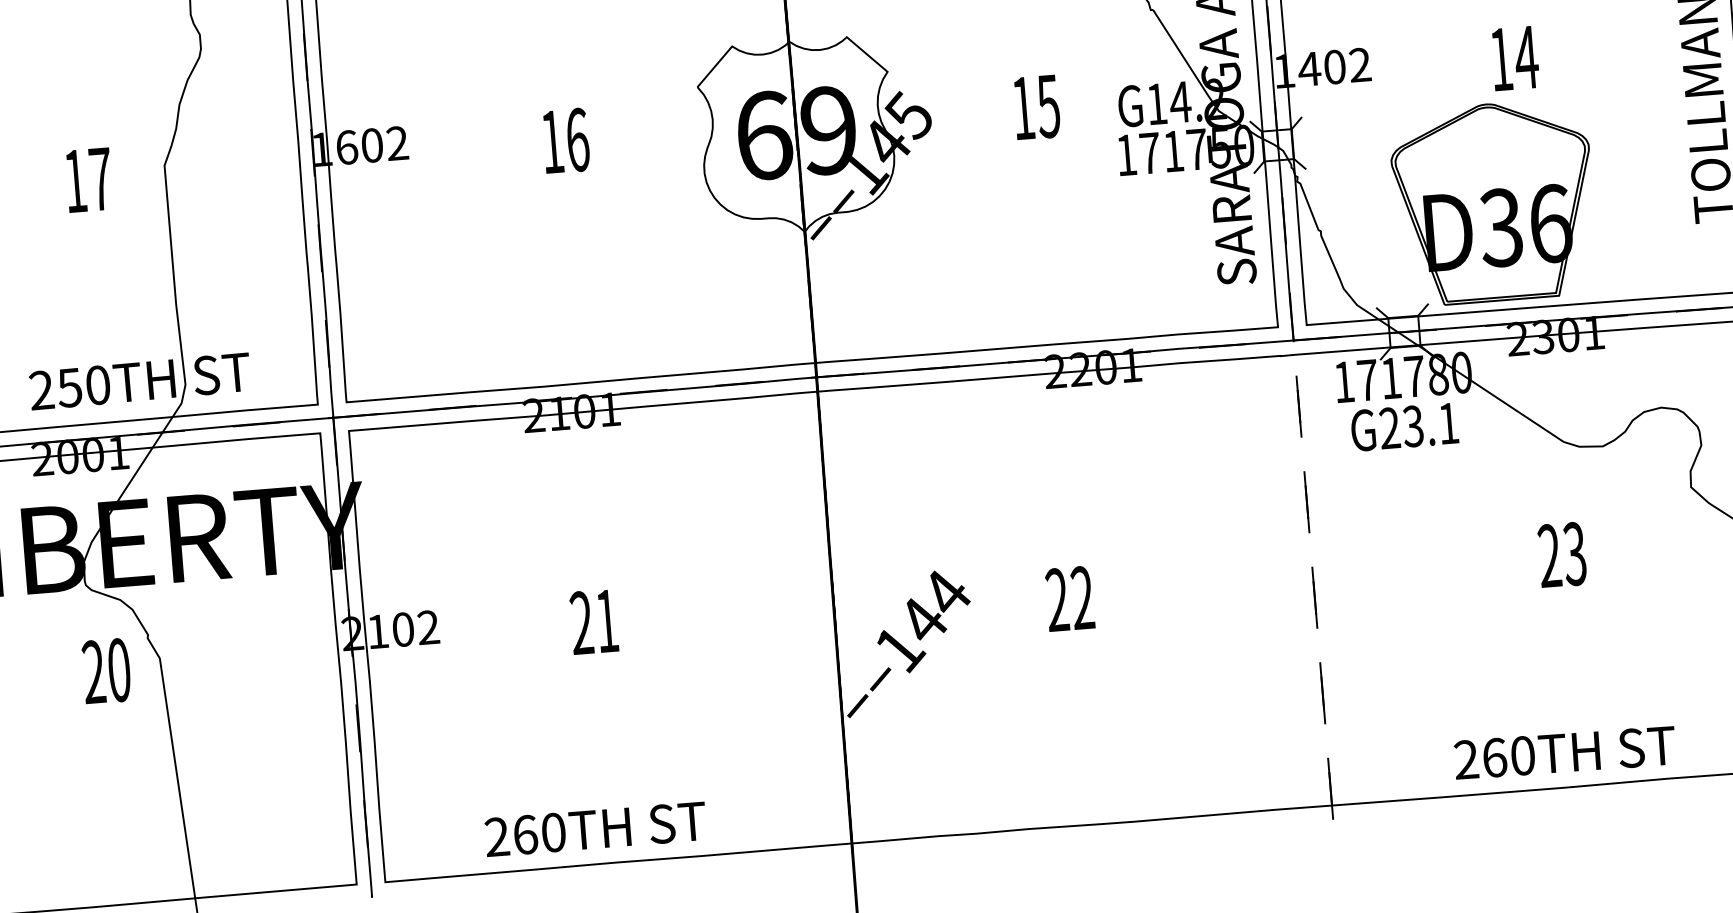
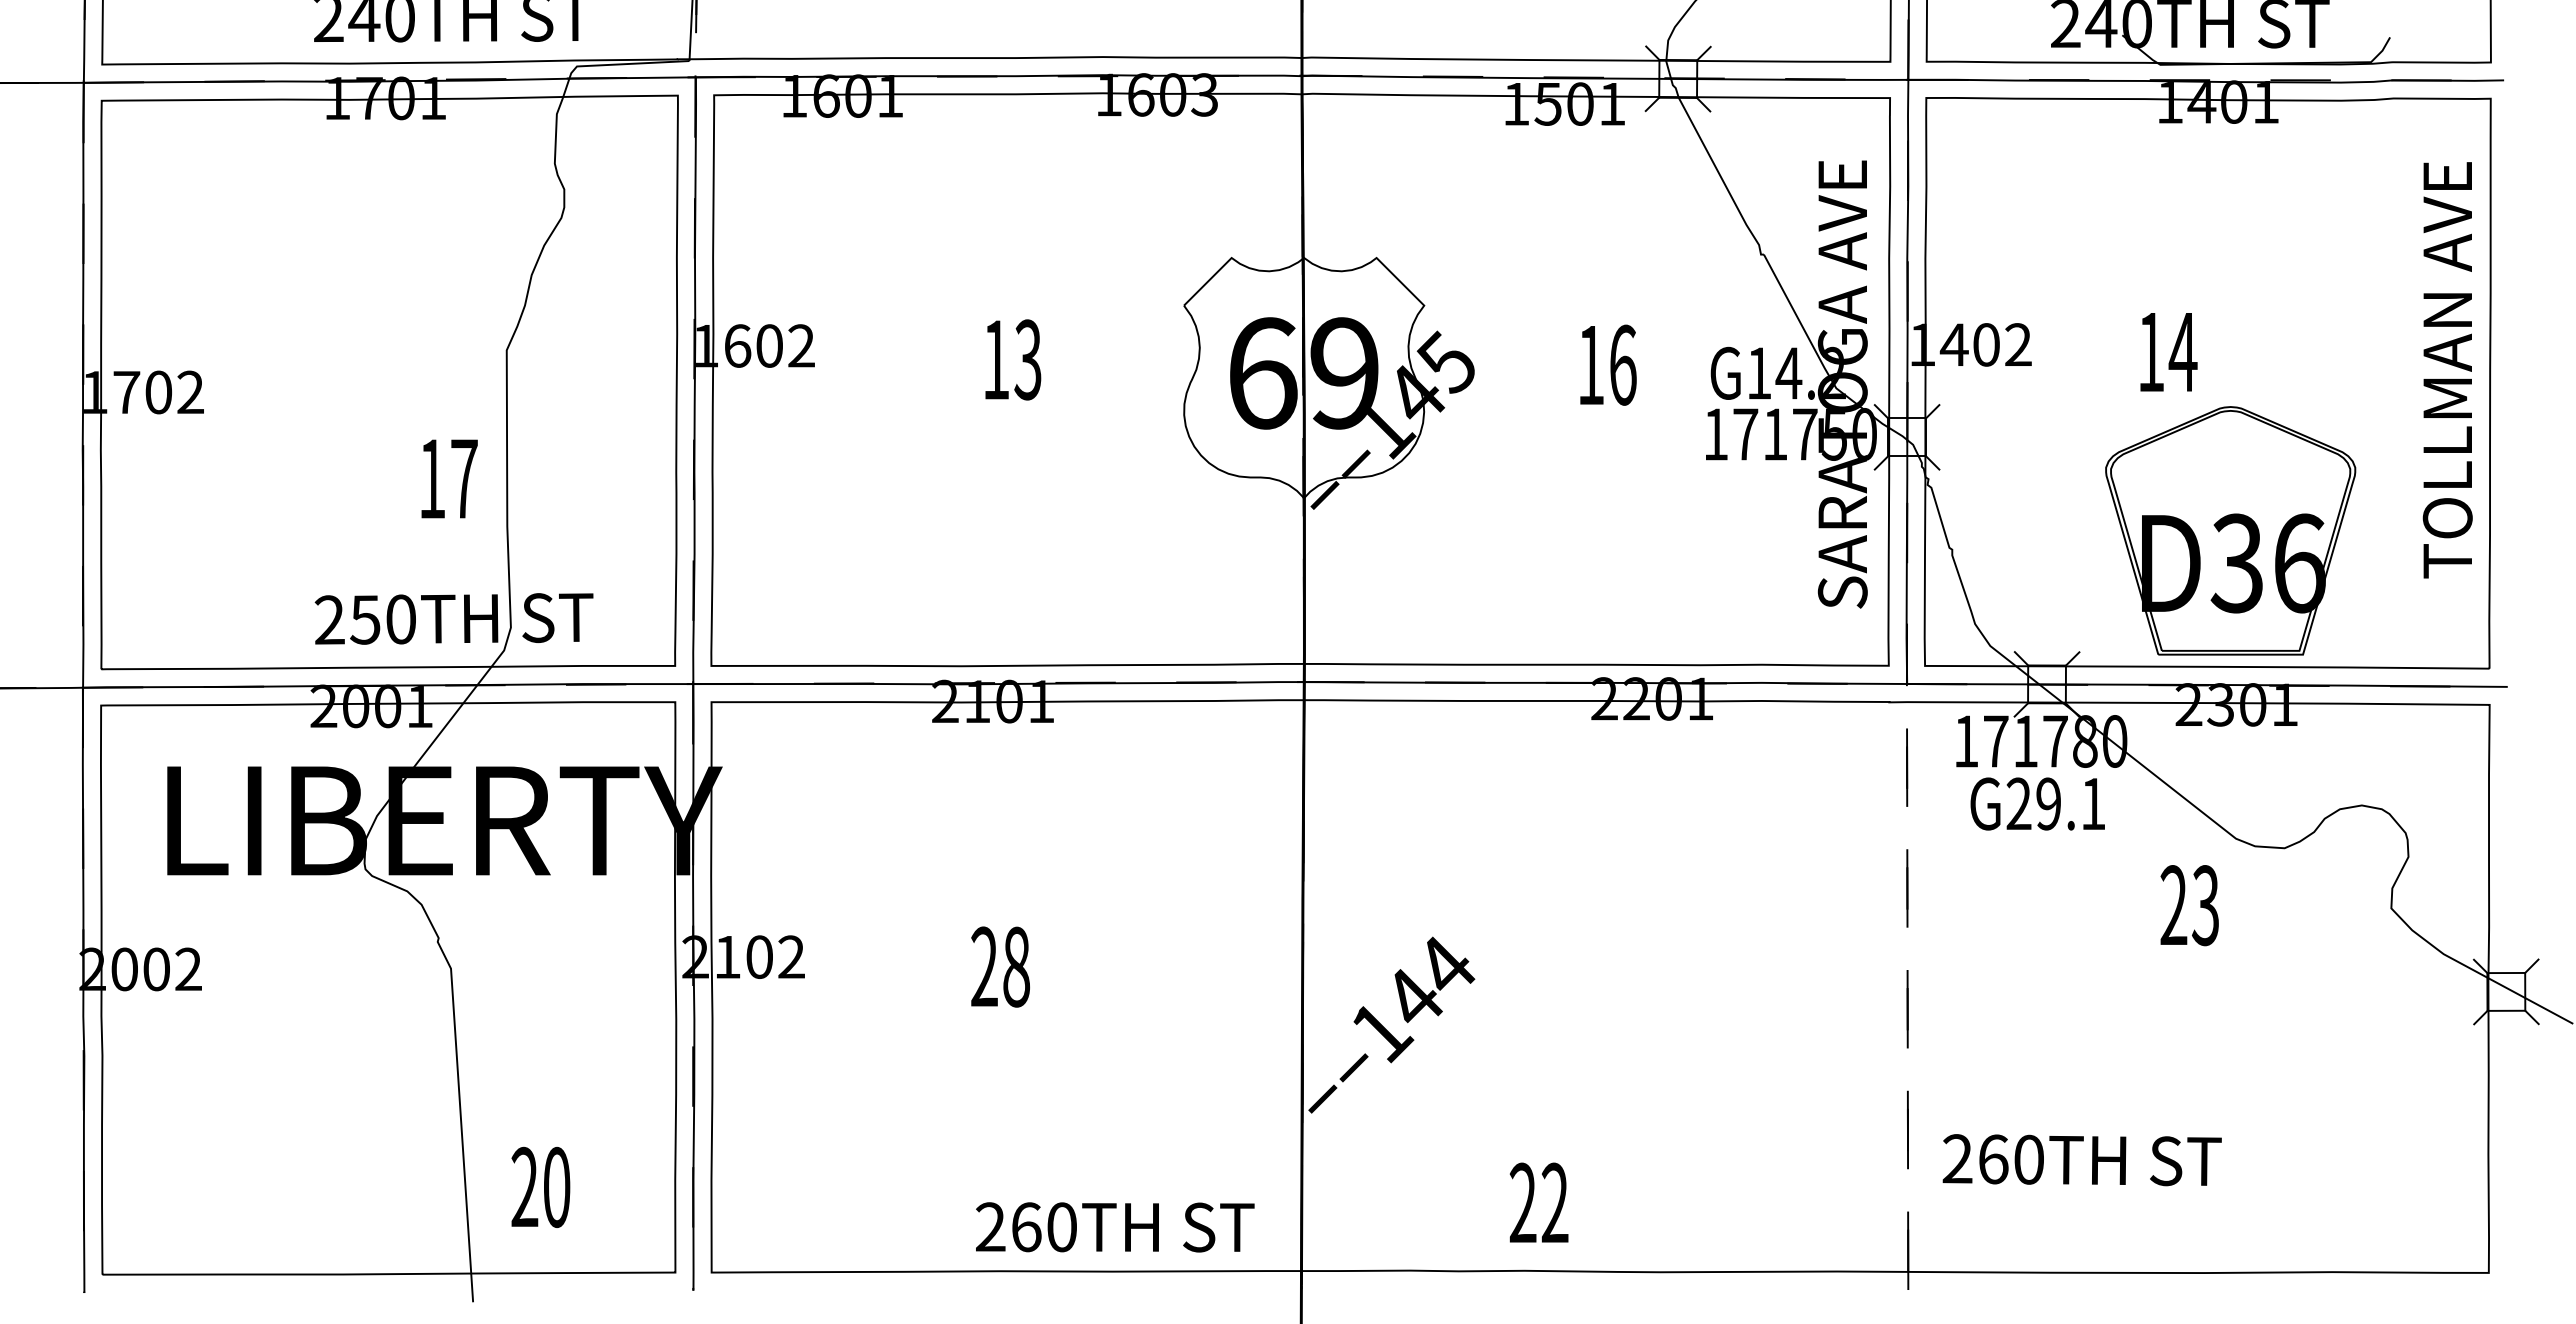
text: (1514, 58) -> (2168, 352), moved
text: (1048, 105) -> (1622, 364), 15 -> 16
text: (577, 139) -> (1027, 359), 16 -> 13
text: (89, 179) -> (449, 478), moved
part: (1493, 202) -> (2230, 530), moved
text: (1412, 426) -> (2047, 803), G23.1 -> G29.1
text: (1562, 554) -> (2189, 905), moved
text: (1069, 598) -> (1538, 1202), moved
text: (607, 620) -> (1016, 966), 21 -> 28
text: (106, 670) -> (540, 1186), moved
text: (1564, 753) -> (2081, 1160), moved
text: (595, 829) -> (1115, 1227), moved

